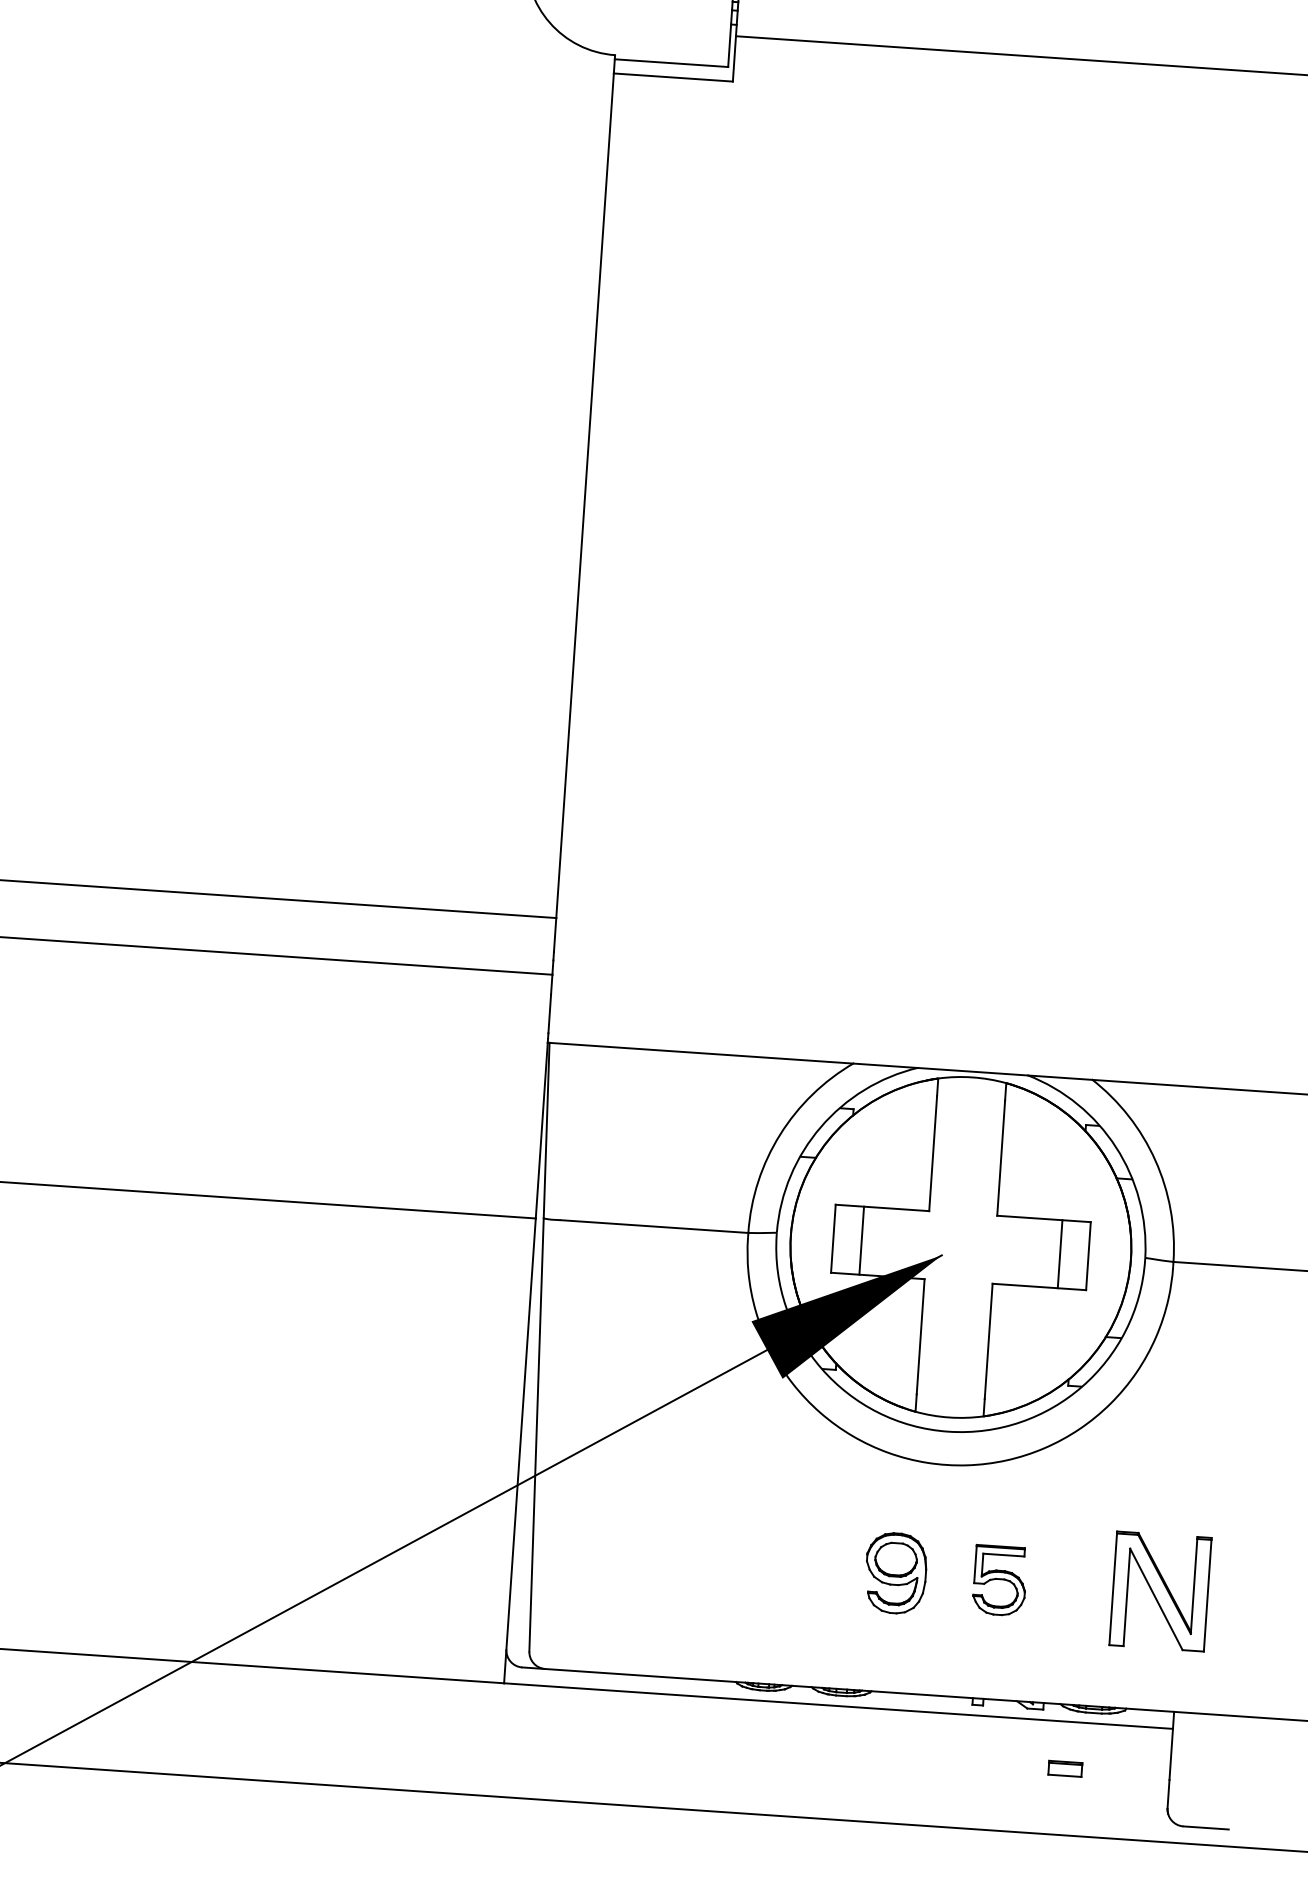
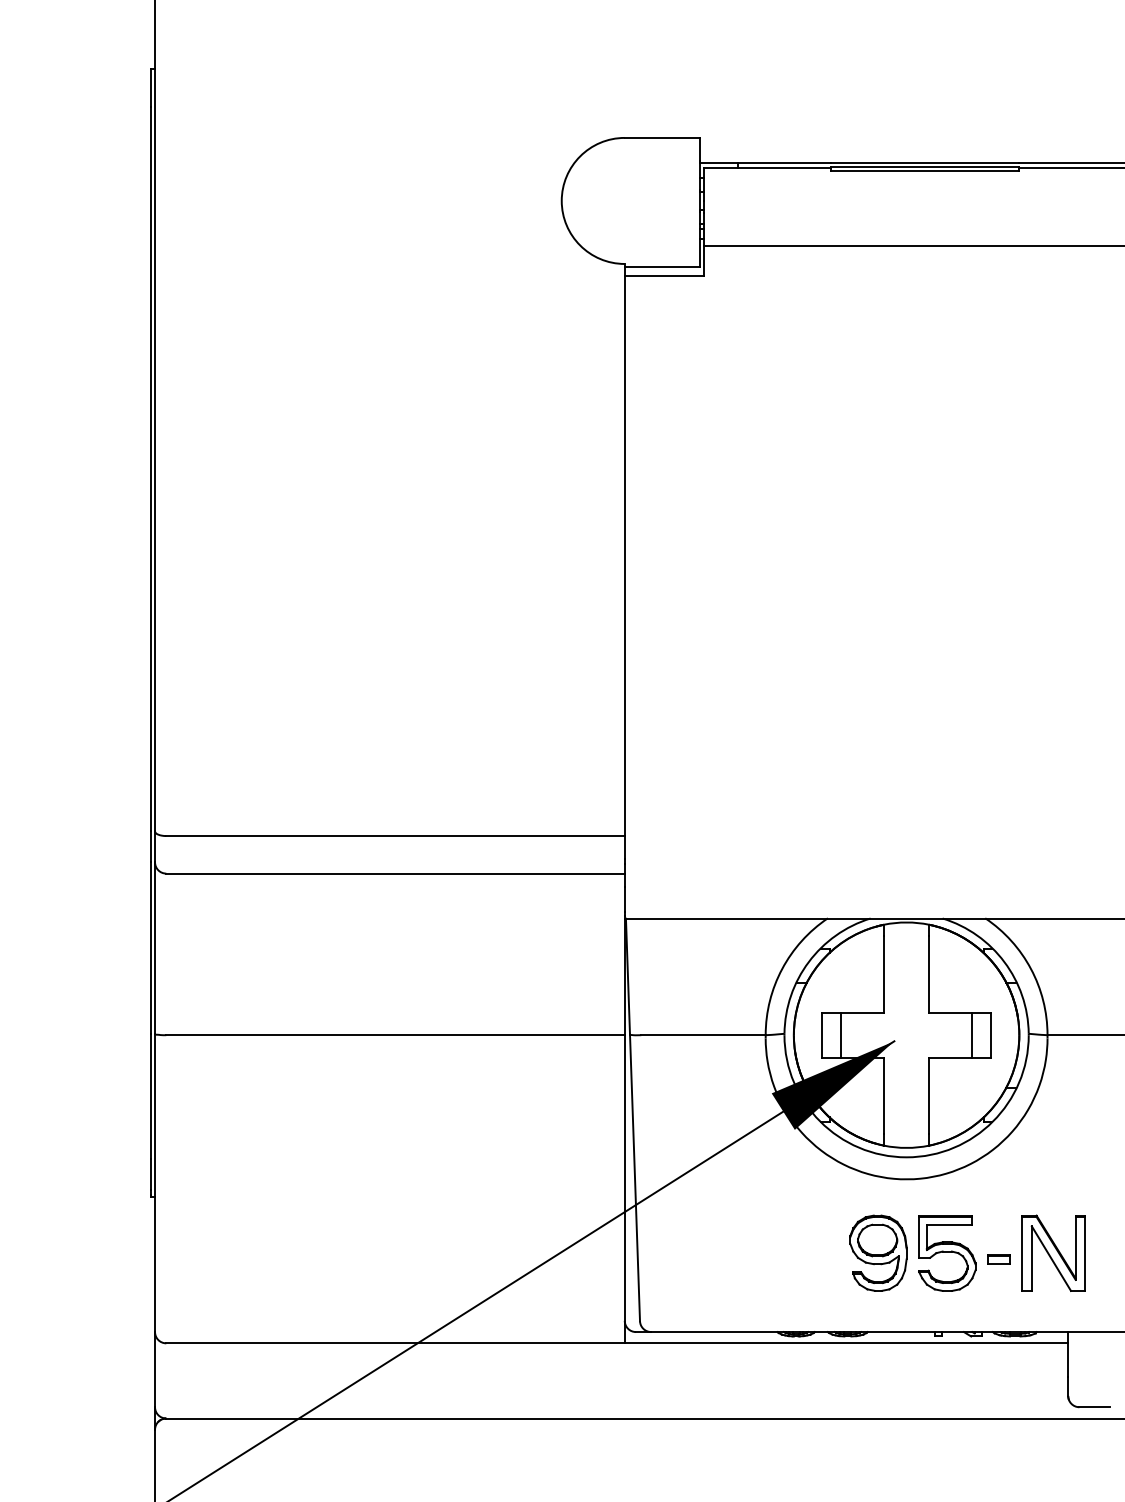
part: (896, 1572) -> (878, 1252), size x1.43
part: (1000, 1580) -> (947, 1253), size x1.67
part: (1064, 1768) -> (998, 1259), moved

